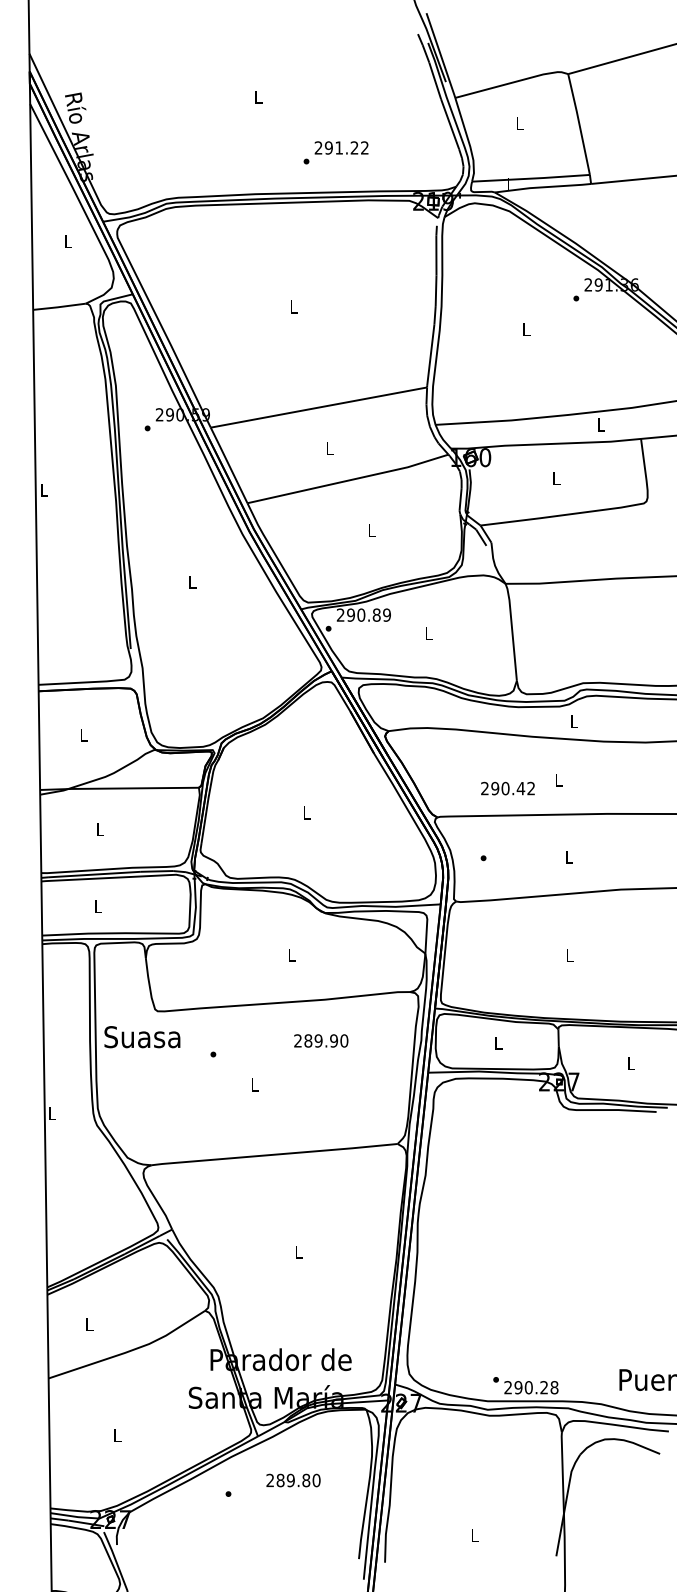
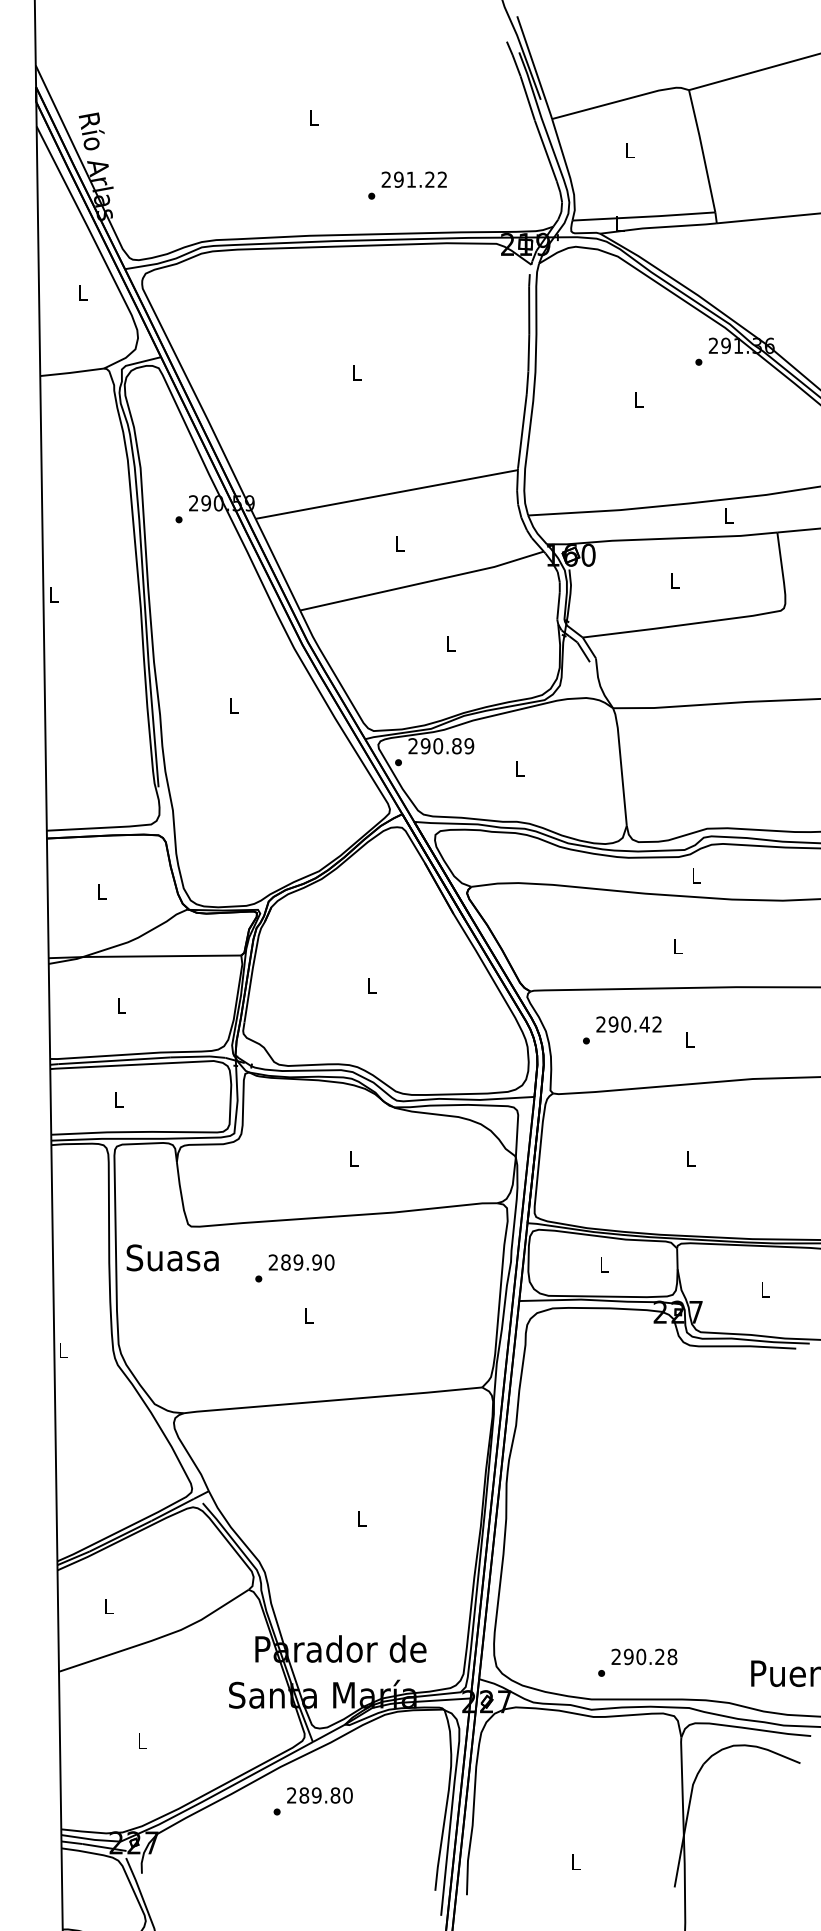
text: (507, 788) -> (628, 1024), moved
text: (321, 1040) -> (301, 1262), moved
text: (531, 1387) -> (644, 1656), moved
text: (293, 1480) -> (319, 1795), moved

